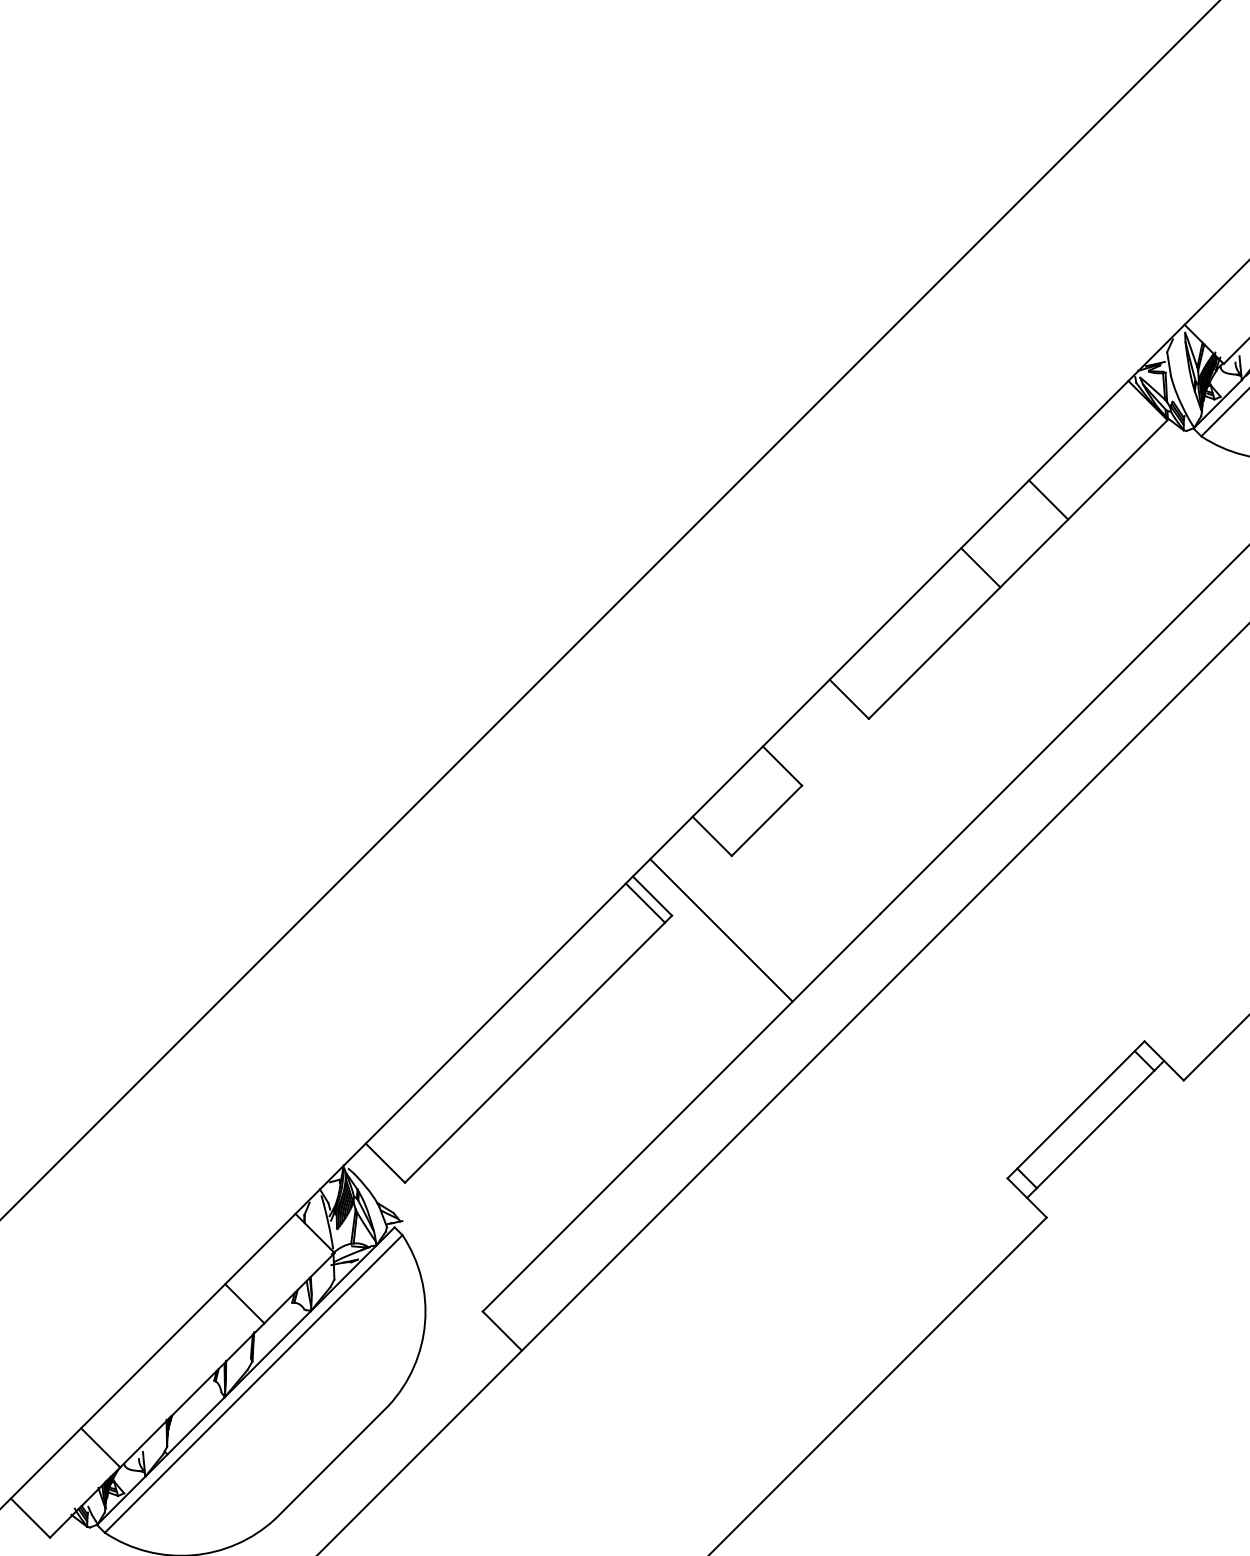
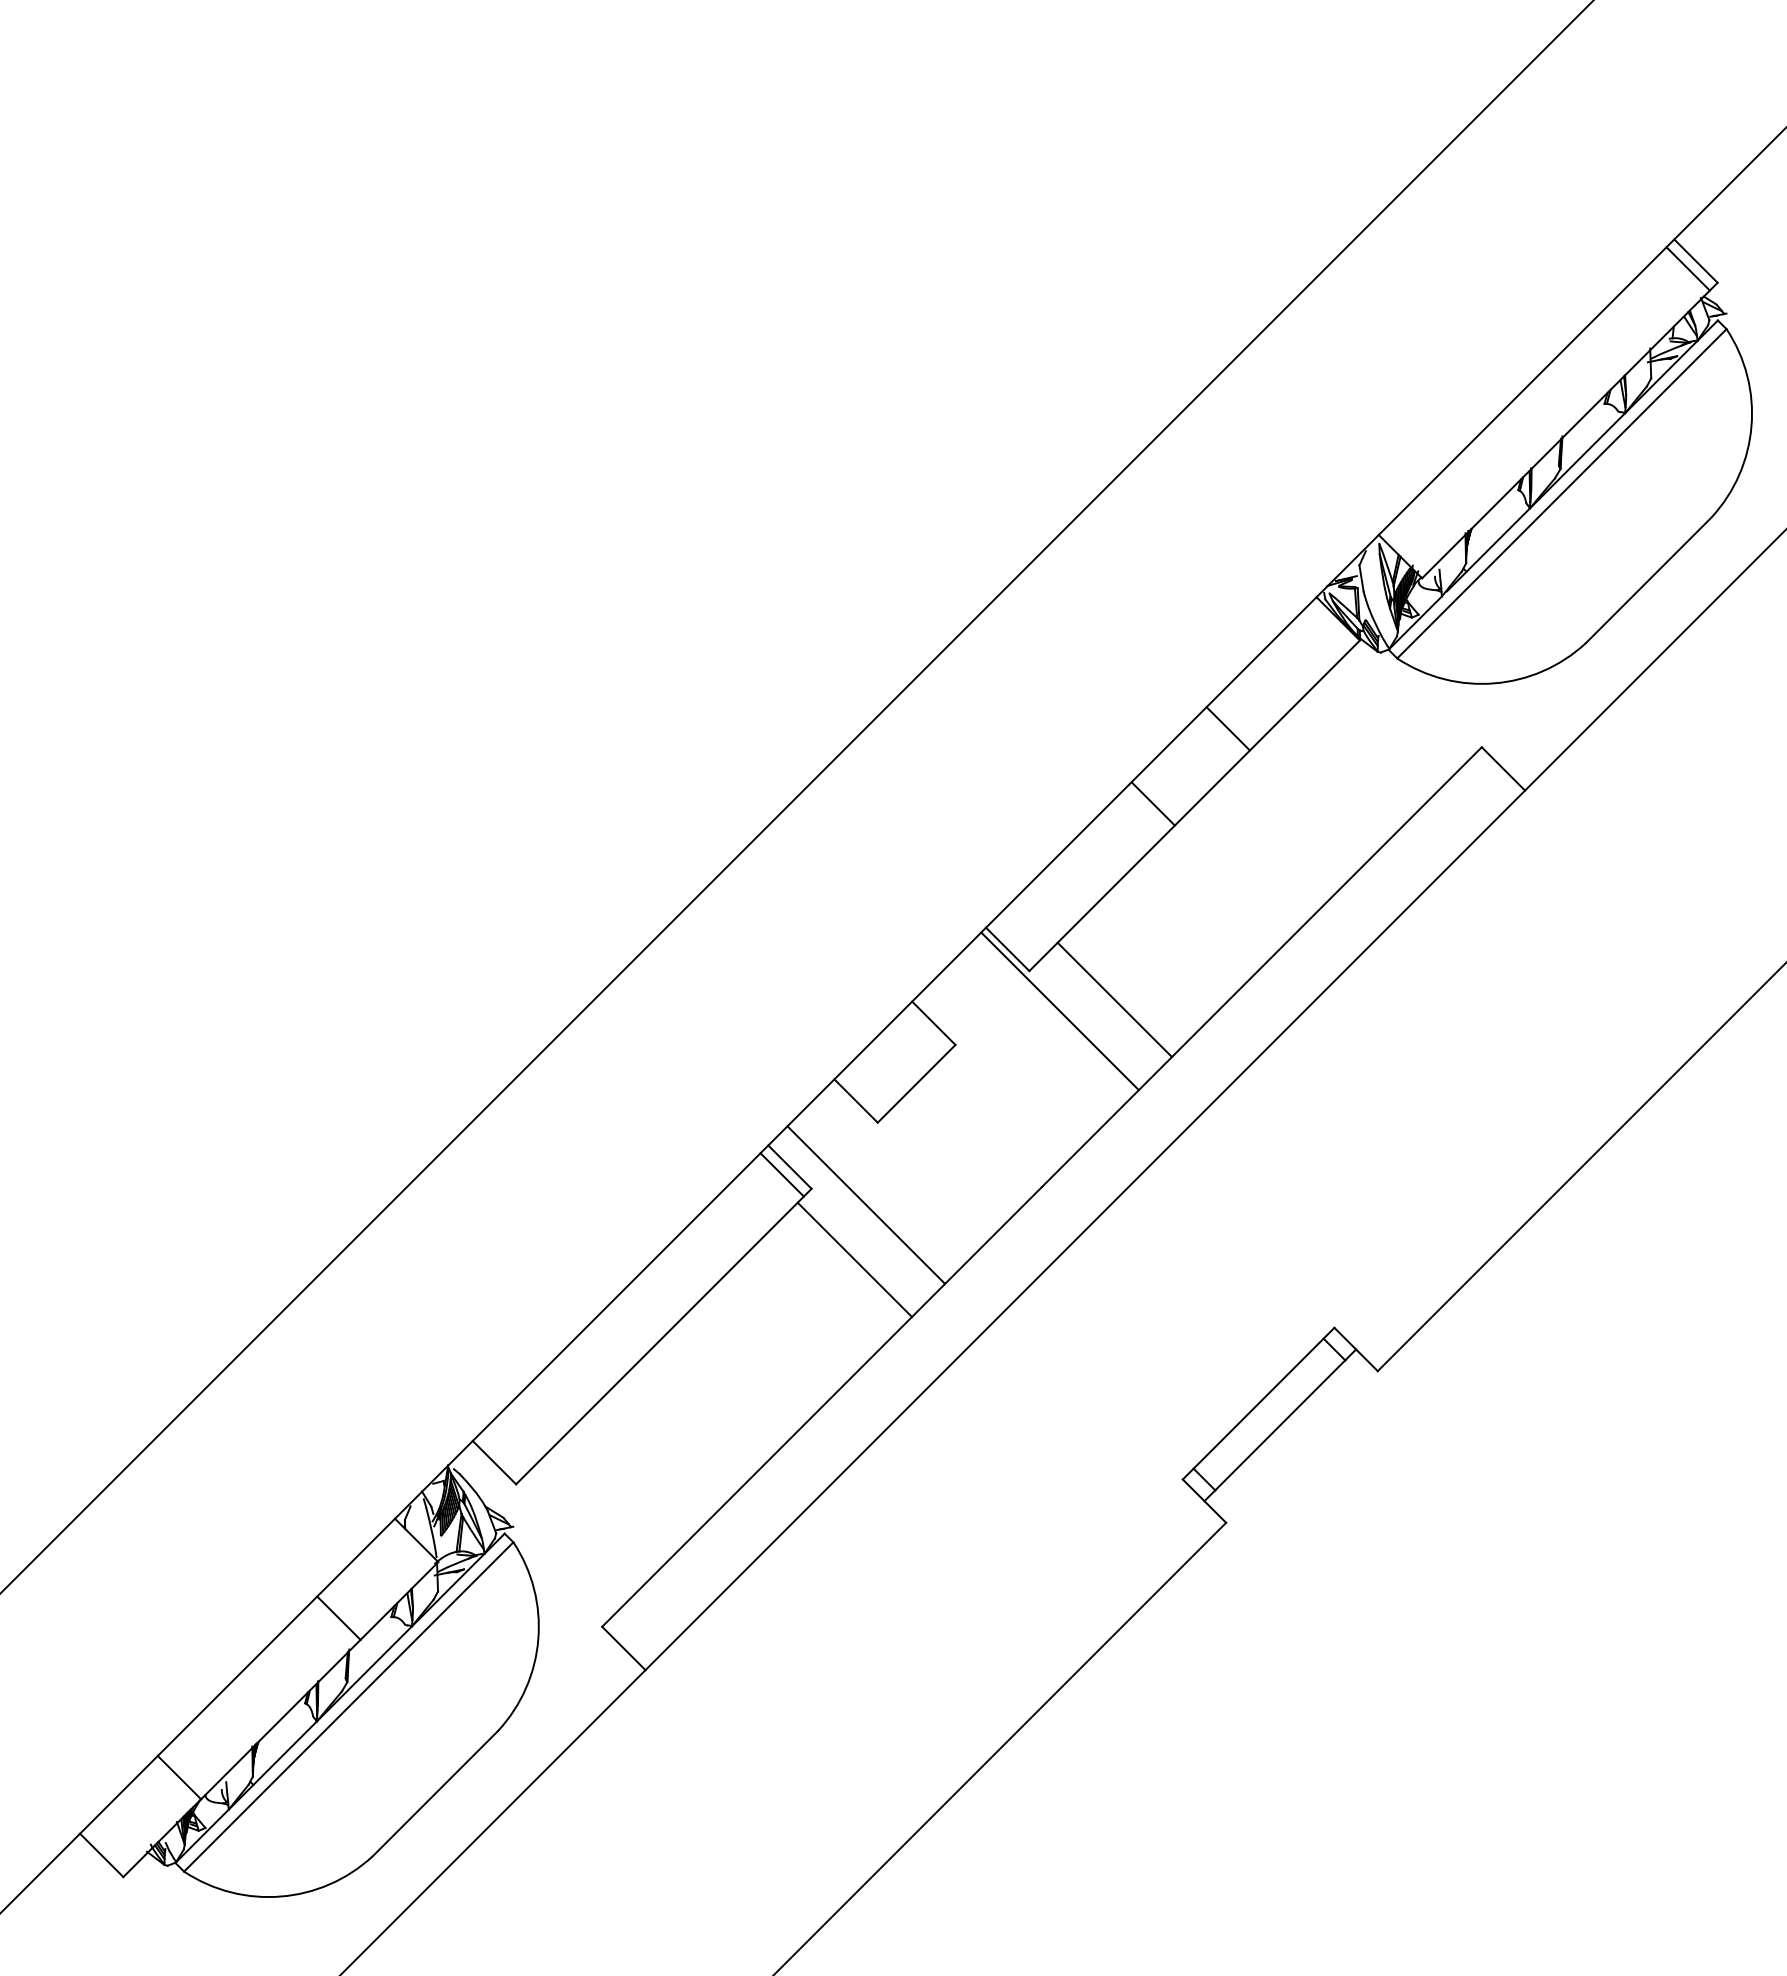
line: (945, 744) -> (1114, 999), added
line: (896, 755) -> (1059, 1011), added
line: (710, 979) -> (854, 1259), added

